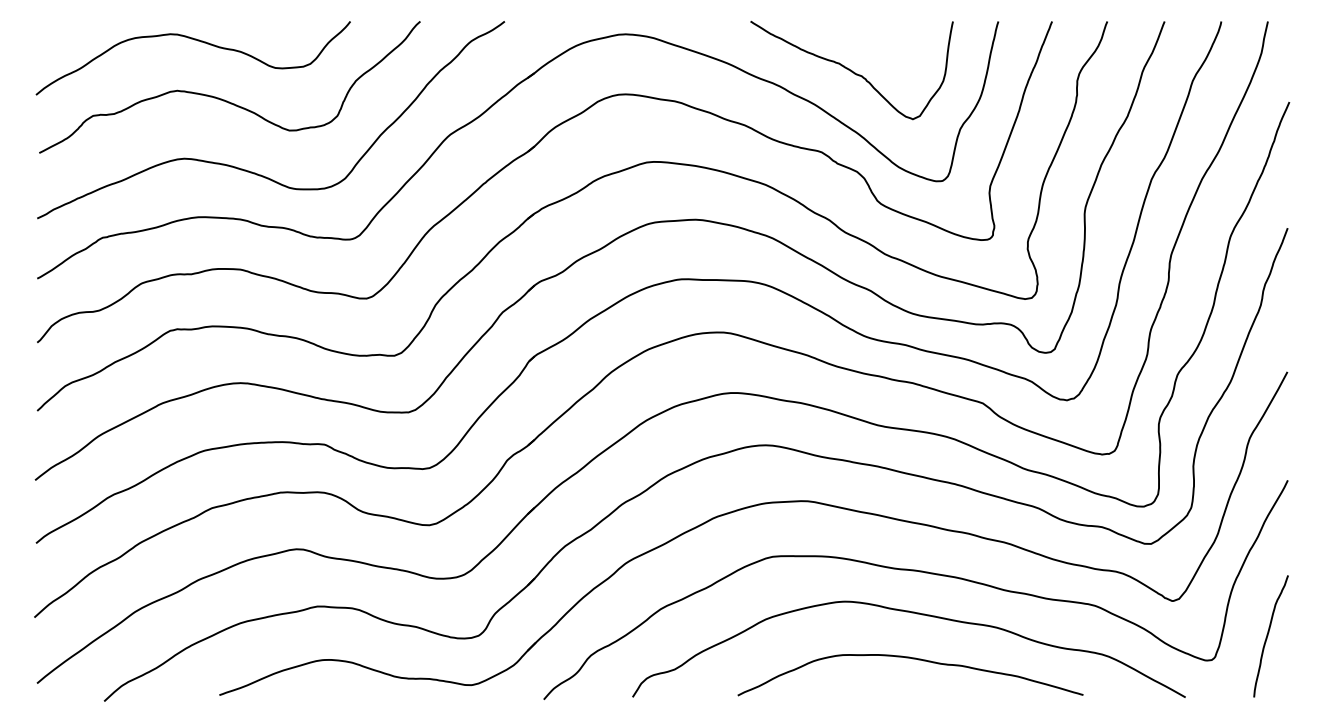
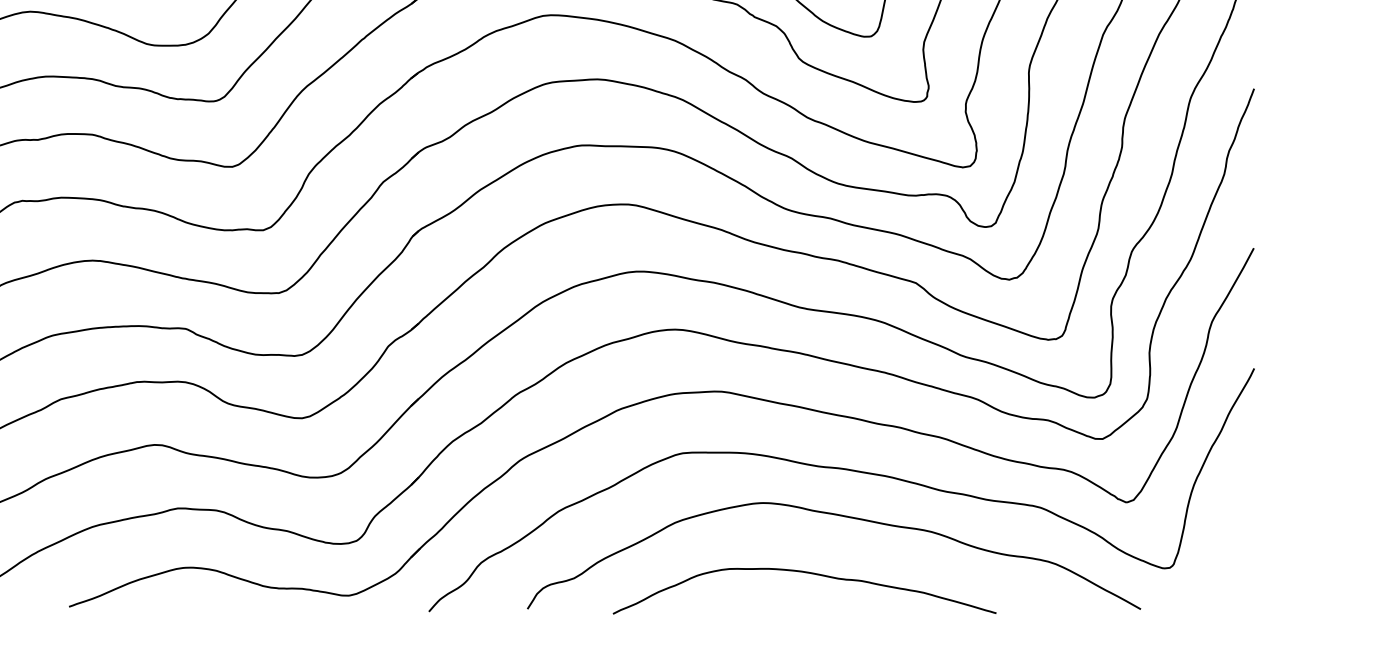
curve: (1268, 636) -> (1232, 541), removed
curve: (912, 659) -> (806, 573), moved

